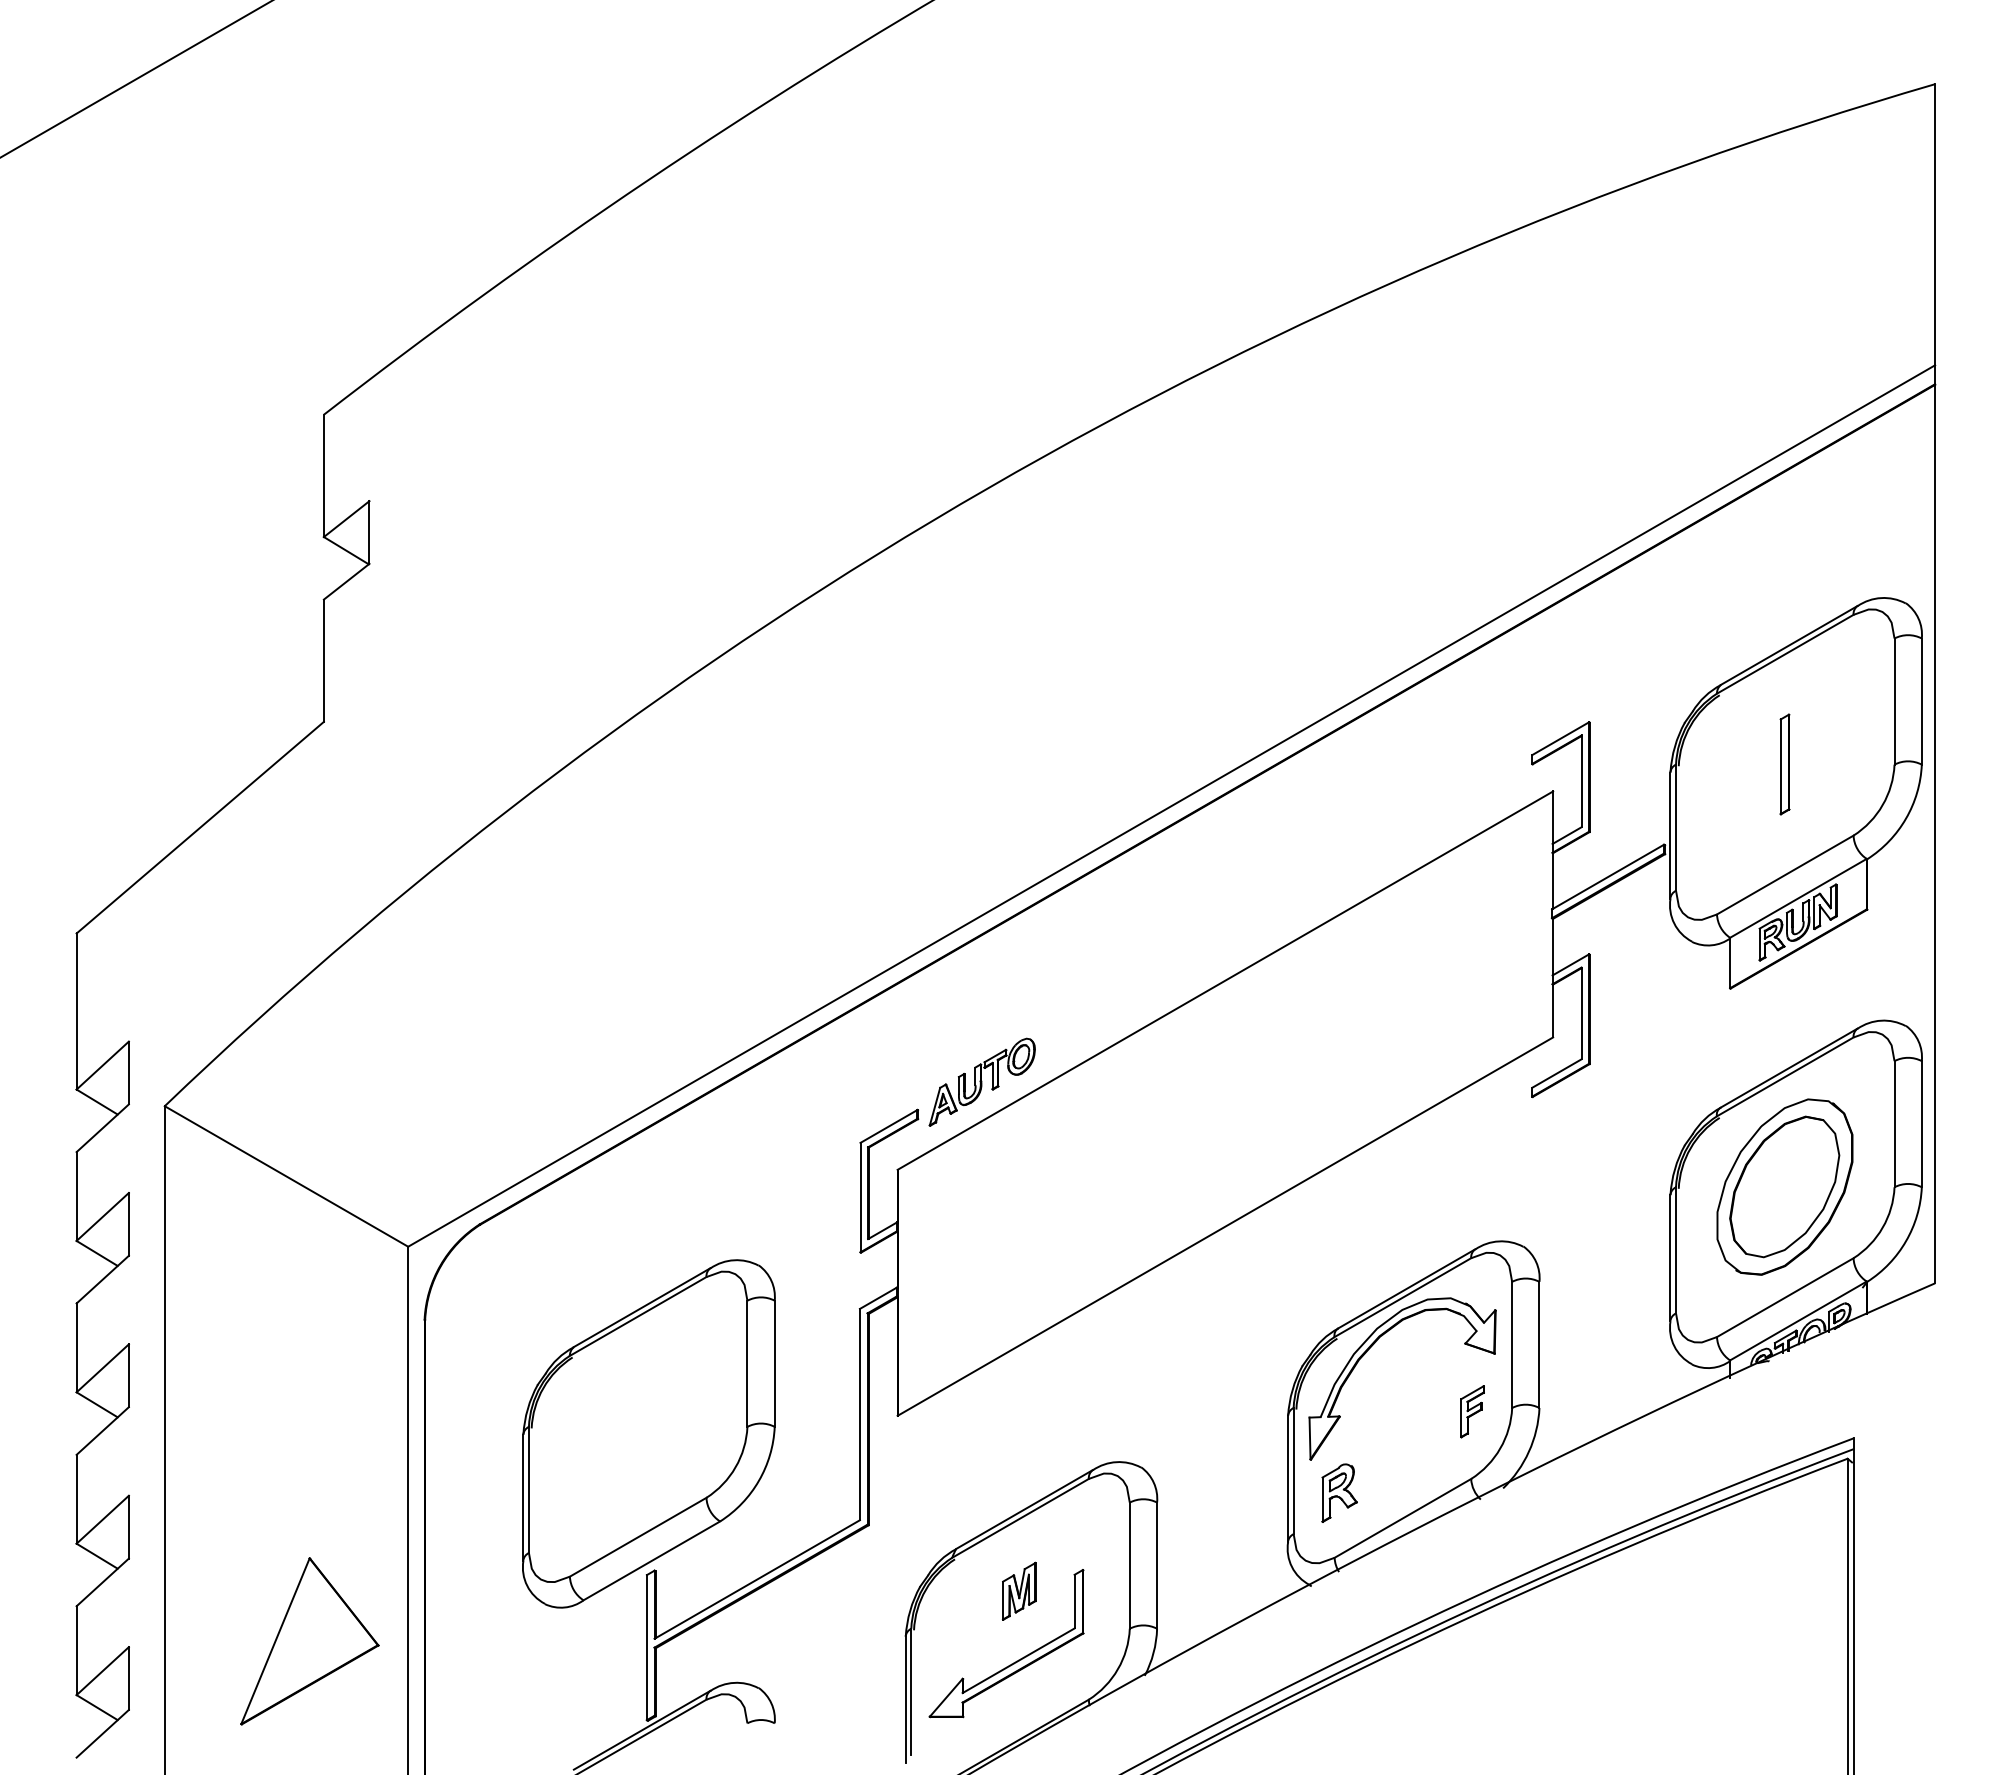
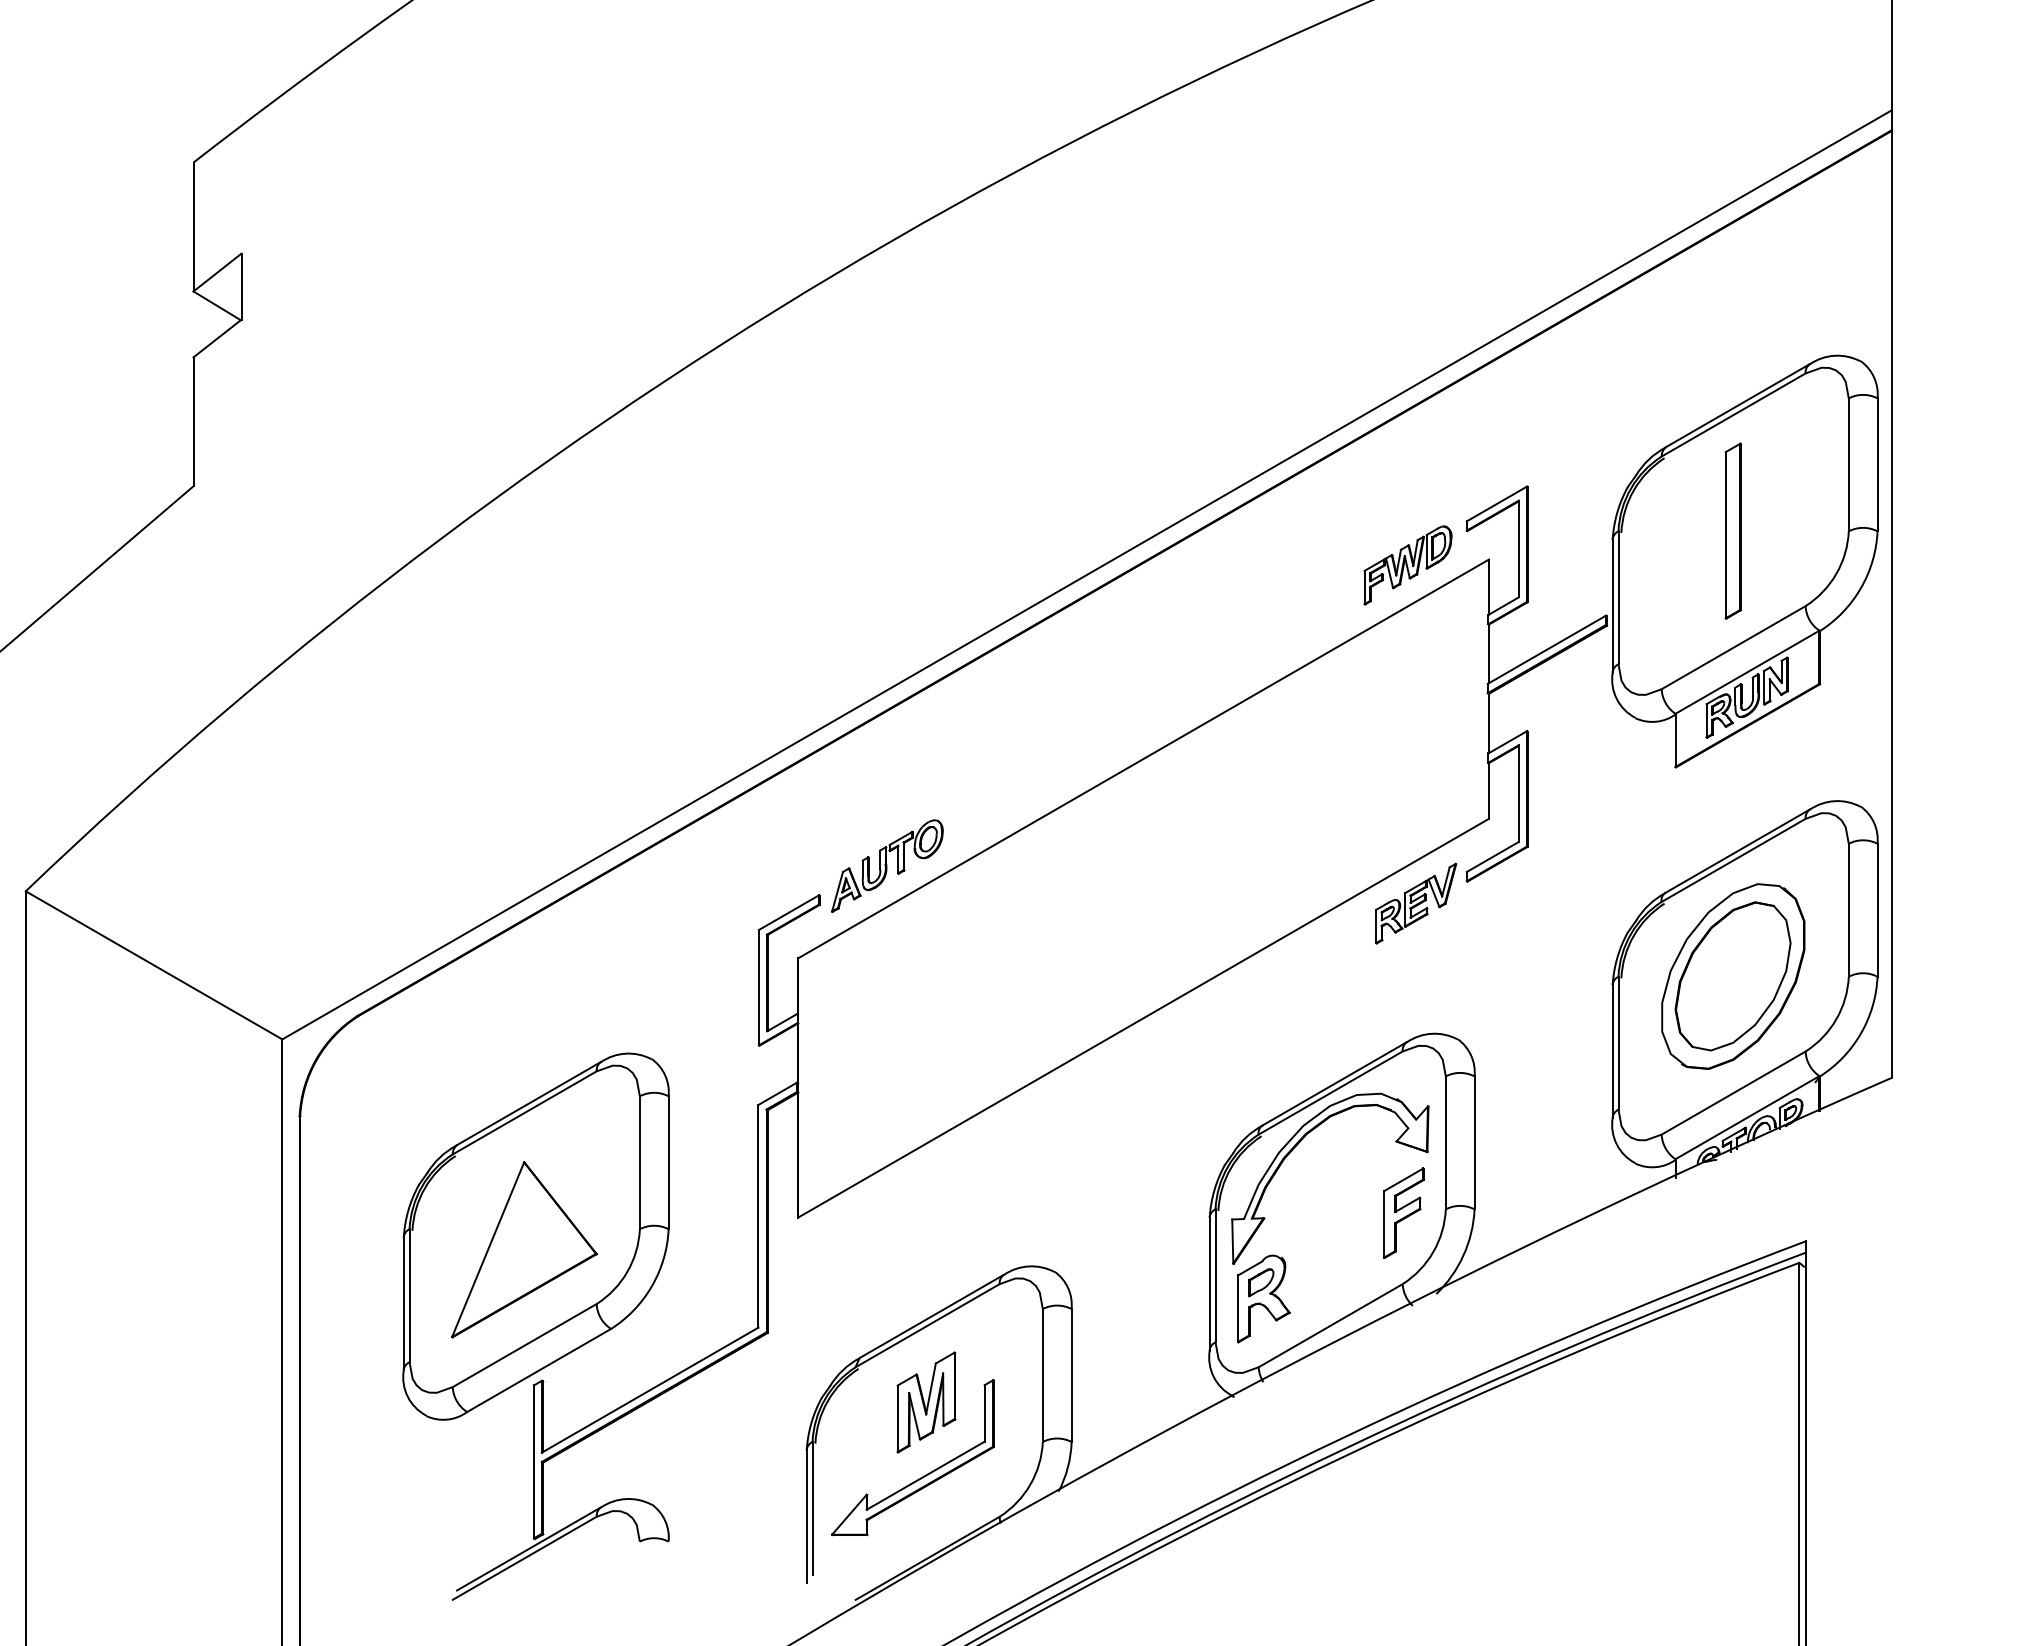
part: (1784, 764) -> (1732, 531), size x1.67
part: (1476, 797) -> (1408, 565), added
part: (1484, 1117) -> (1416, 903), added
part: (1472, 1411) -> (1404, 1213), size x1.67
part: (1339, 1493) -> (1263, 1299), size x1.43
part: (1019, 1591) -> (926, 1402), size x1.67
part: (309, 1641) -> (524, 1249), moved

